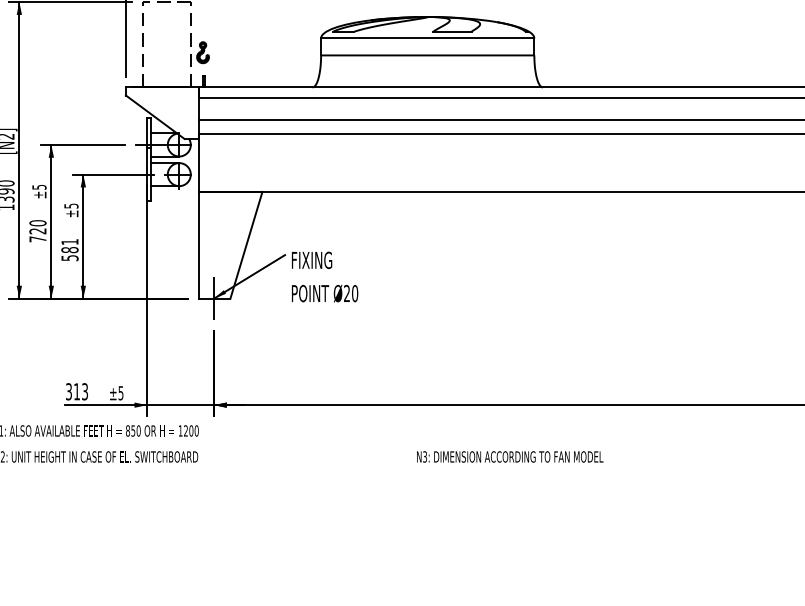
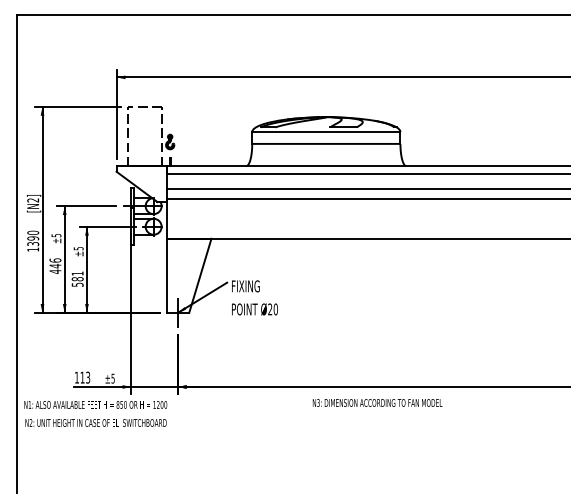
text: (38, 230) -> (55, 265), 720 -> 446
text: (68, 391) -> (76, 377), 313 -> 113
text: (509, 456) -> (377, 402), moved

